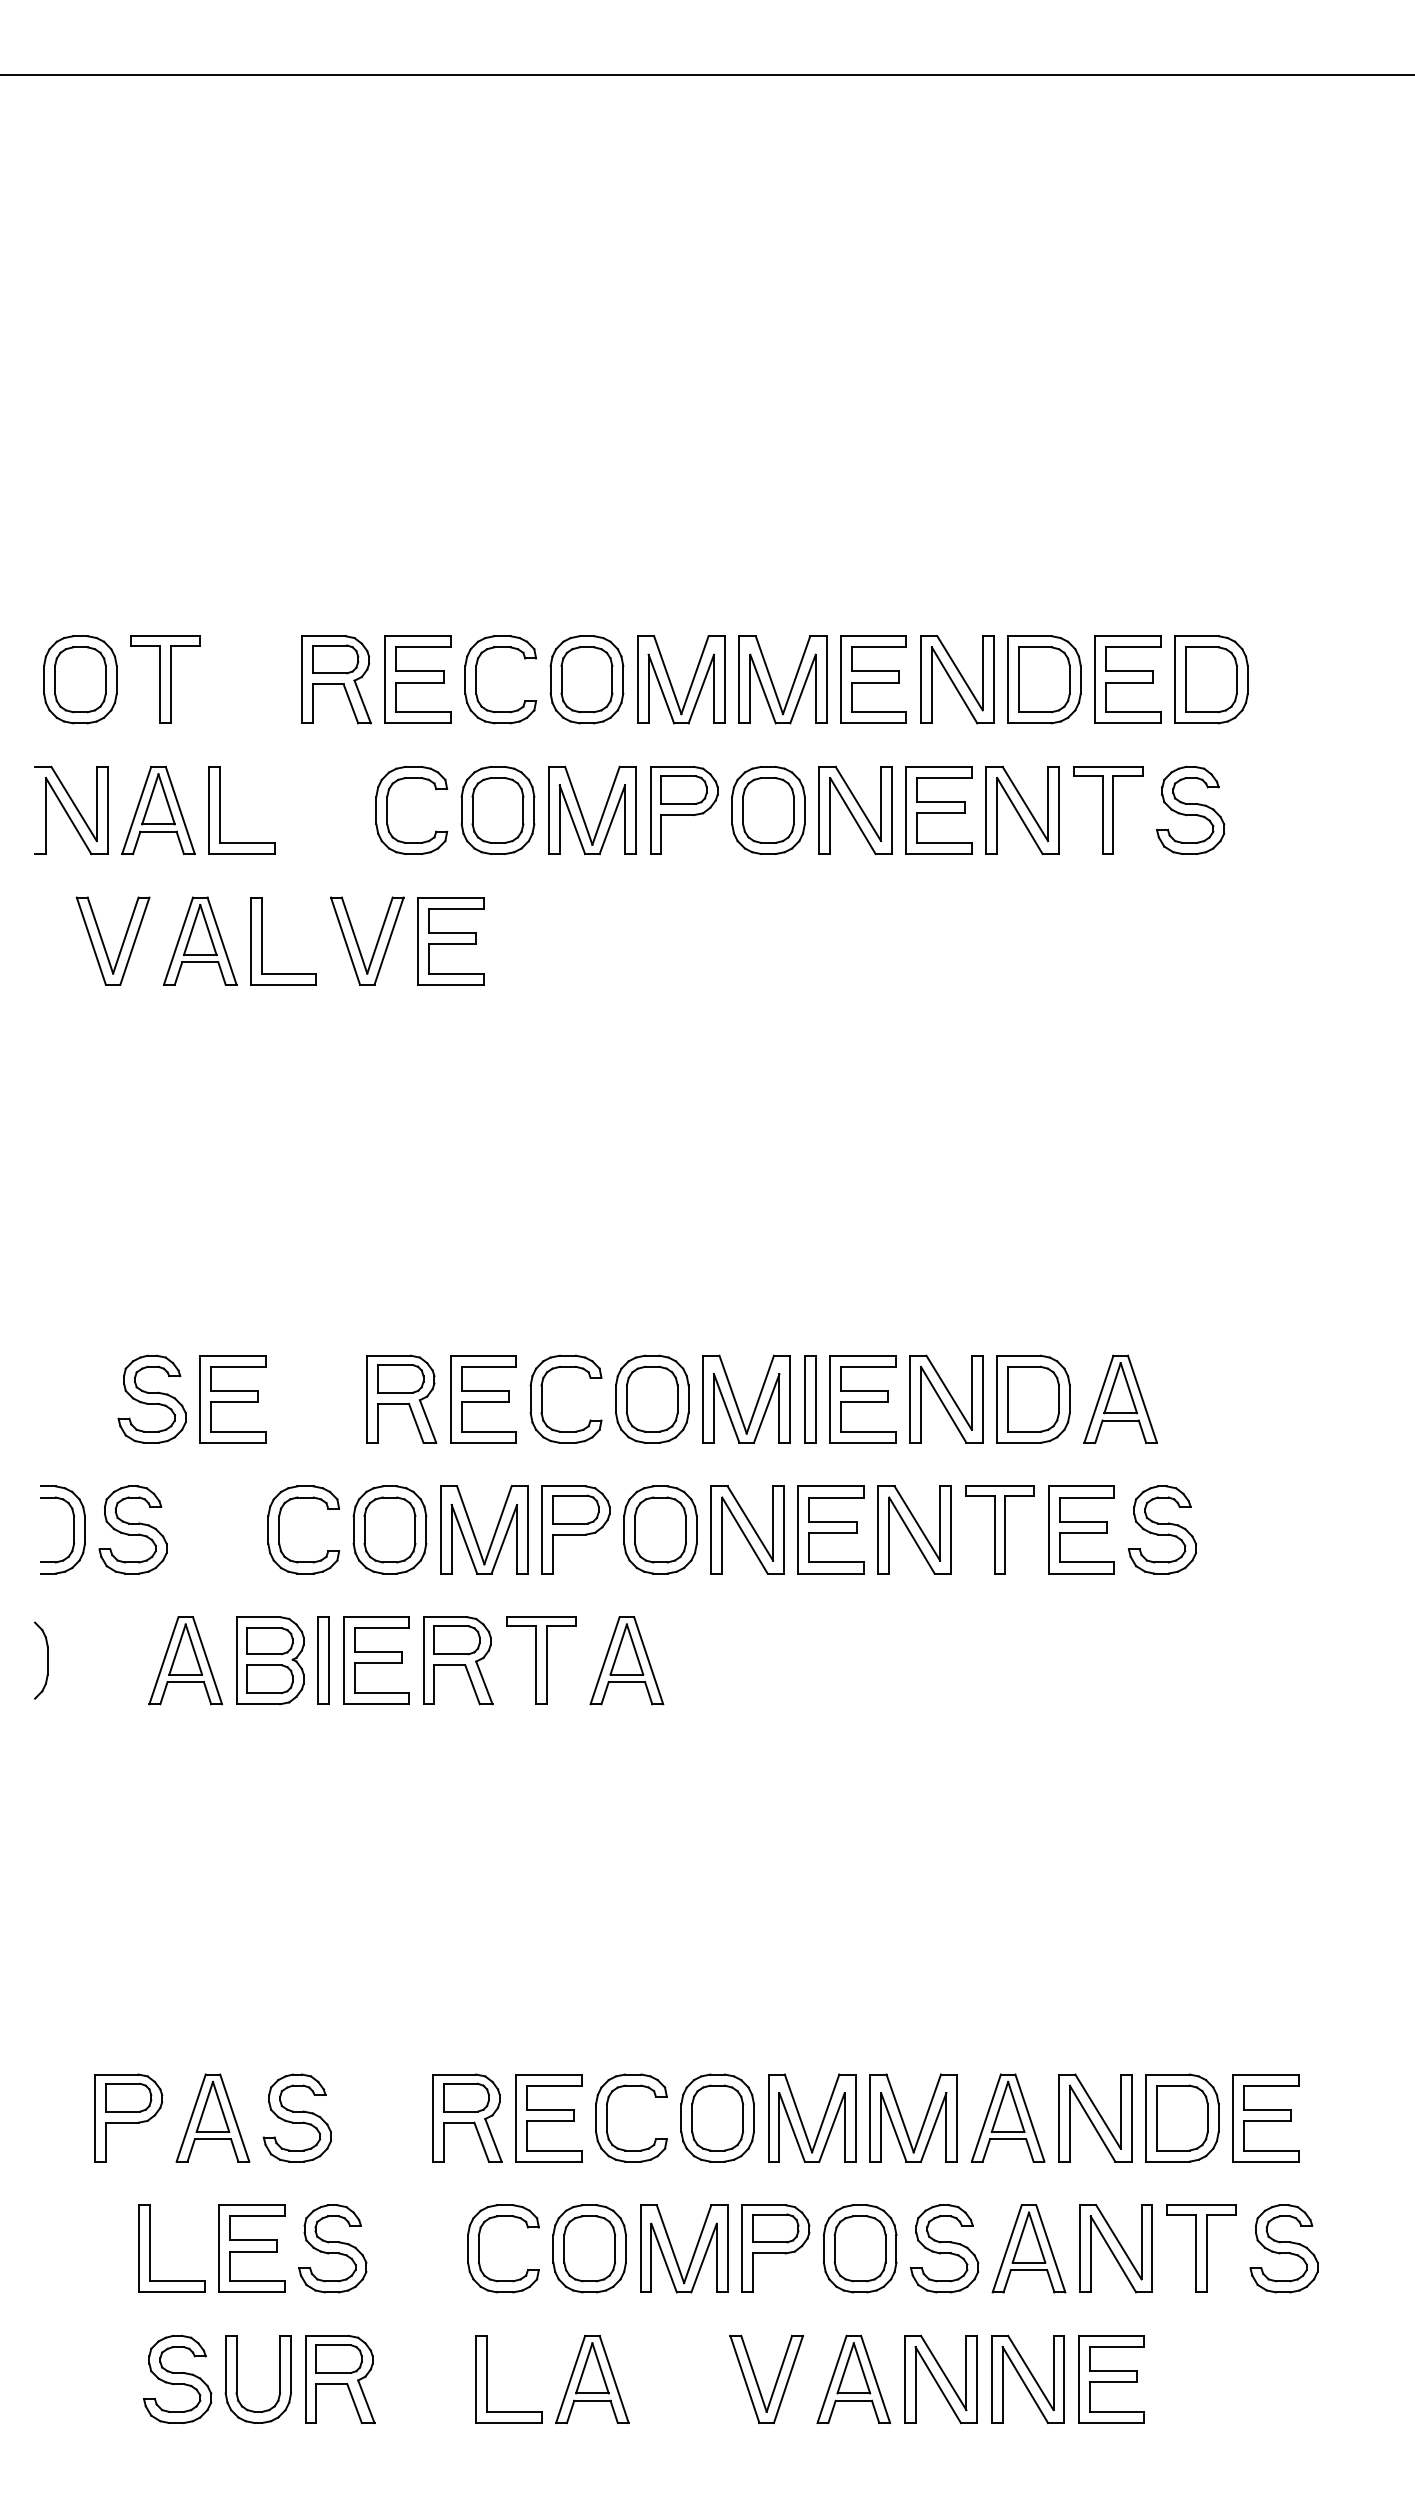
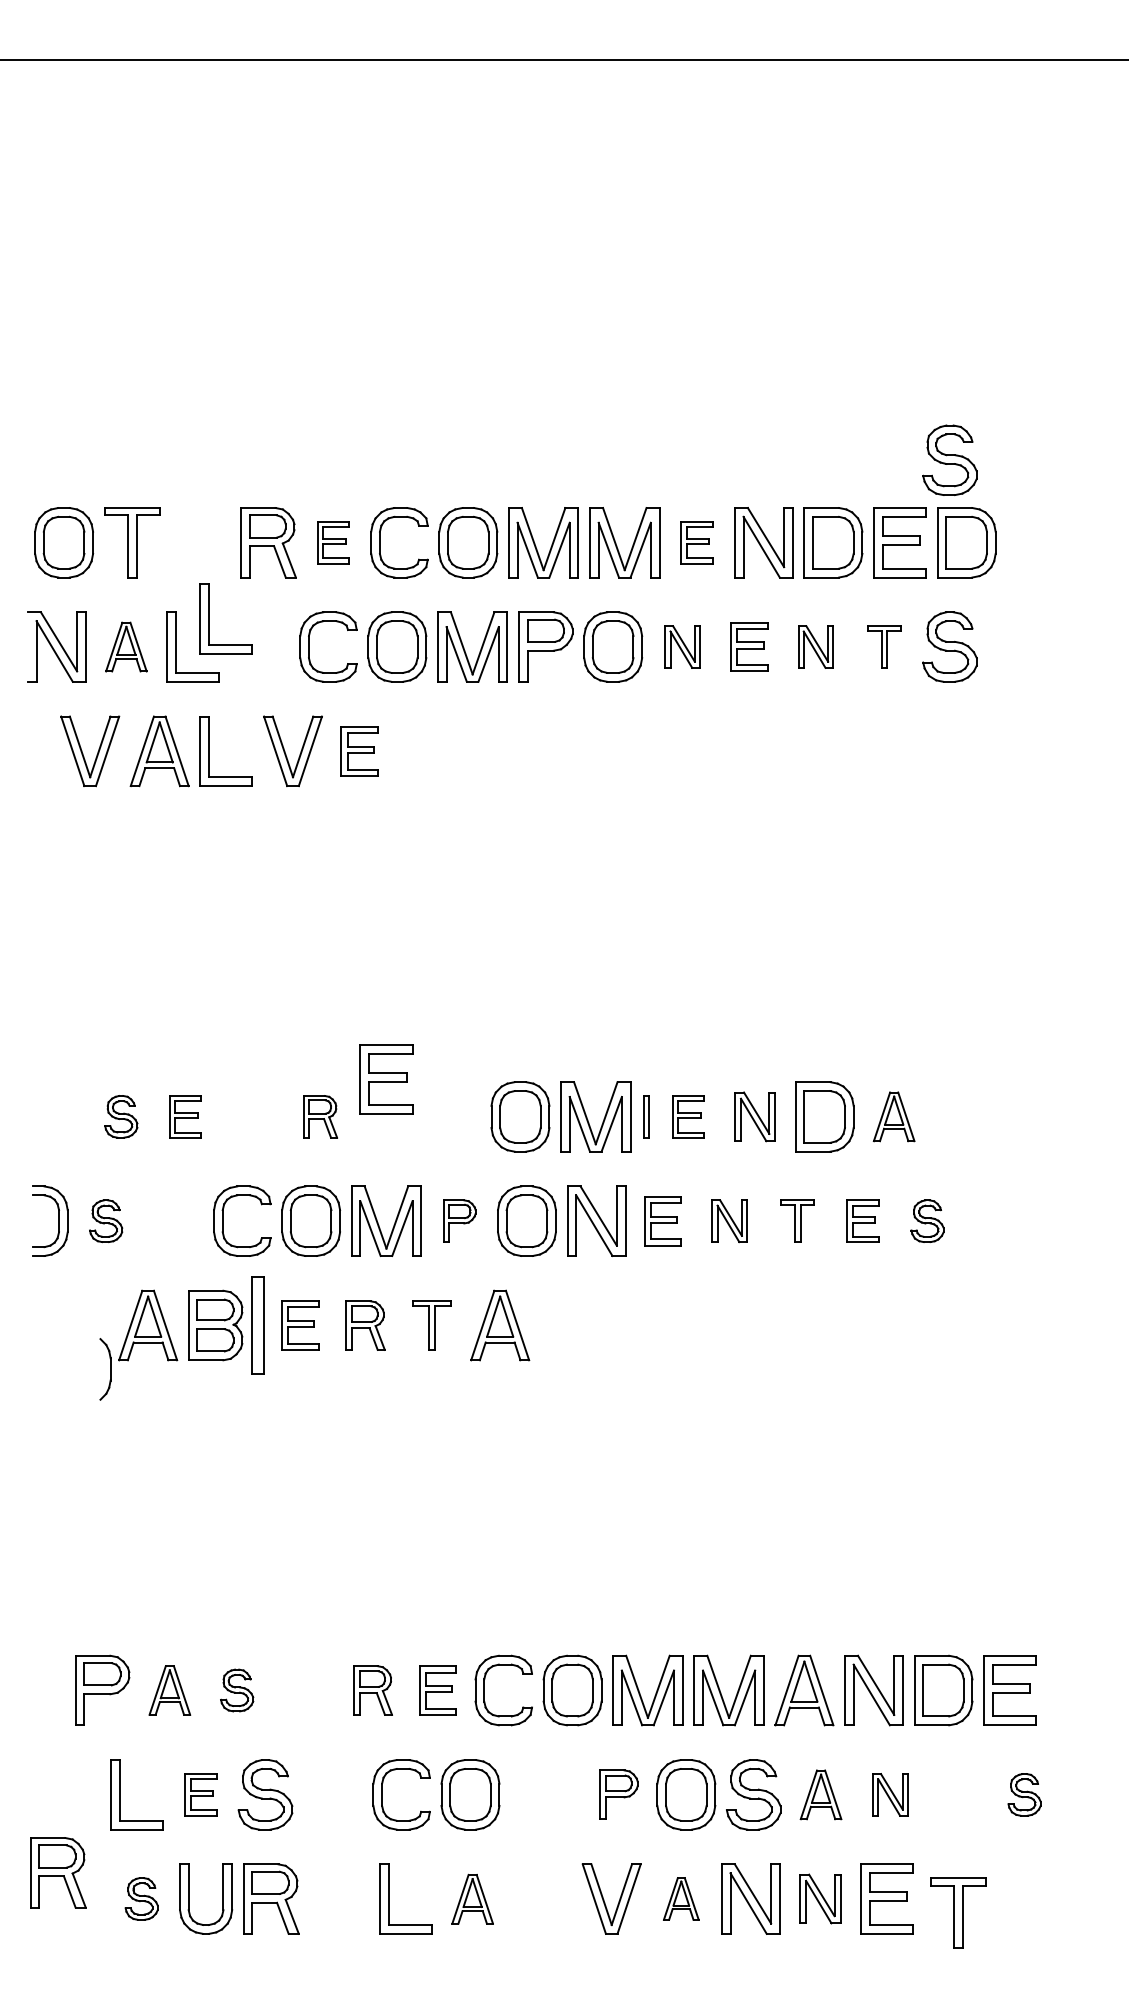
part: (1190, 575) -> (949, 459), added
part: (417, 679) -> (333, 542), size x0.6
part: (873, 679) -> (696, 542), size x0.6
part: (262, 775) -> (209, 619), added
part: (158, 810) -> (126, 647), size x0.7
part: (855, 810) -> (682, 647), size x0.6
part: (938, 810) -> (748, 647), size x0.7
part: (1022, 810) -> (815, 647), size x0.6
part: (1108, 810) -> (884, 647), size x0.6
part: (450, 941) -> (359, 751), size x0.7
part: (151, 1398) -> (120, 1116), size x0.6
part: (401, 1398) -> (320, 1116), size x0.6
part: (542, 1398) -> (432, 1116), removed
part: (946, 1398) -> (755, 1116), size x0.7
part: (1120, 1398) -> (894, 1116), size x0.7
part: (232, 1399) -> (185, 1117), size x0.6
part: (483, 1399) -> (386, 1079), moved
part: (810, 1399) -> (646, 1117), size x0.6
part: (862, 1399) -> (688, 1117), size x0.6
part: (132, 1529) -> (105, 1220), size x0.6
part: (575, 1529) -> (459, 1220), size x0.6
part: (830, 1529) -> (662, 1220), size x0.7
part: (914, 1529) -> (729, 1220), size x0.6
part: (999, 1529) -> (797, 1220), size x0.6
part: (1081, 1529) -> (862, 1220), size x0.6
part: (1162, 1529) -> (927, 1220), size x0.6
part: (41, 1660) -> (105, 1369), moved
part: (323, 1660) -> (258, 1325), size x1.4
part: (376, 1660) -> (300, 1325), size x0.7
part: (458, 1660) -> (365, 1325), size x0.7
part: (541, 1660) -> (432, 1325), size x0.7
part: (212, 2117) -> (169, 1690), size x0.7
part: (296, 2117) -> (236, 1690), size x0.6
part: (467, 2117) -> (372, 1690), size x0.7
part: (548, 2118) -> (437, 1690), size x0.7
part: (251, 2248) -> (200, 1794), size x0.6
part: (775, 2248) -> (618, 1794), size x0.7
part: (1028, 2248) -> (820, 1794), size x0.7
part: (1115, 2248) -> (890, 1794), size x0.6
part: (1201, 2248) -> (958, 1912), moved
part: (1283, 2248) -> (1024, 1794), size x0.6
part: (693, 2252) -> (553, 1797), removed
part: (73, 2346) -> (58, 1872), added
part: (177, 2378) -> (141, 1898), size x0.6
part: (853, 2378) -> (681, 1898), size x0.6
part: (1027, 2378) -> (819, 1898), size x0.7
part: (592, 2379) -> (472, 1899), size x0.7

